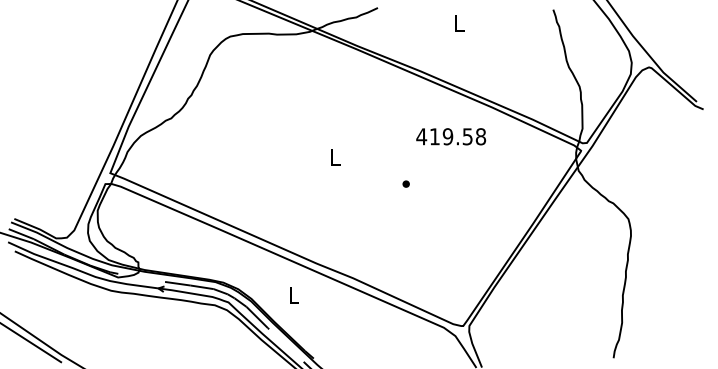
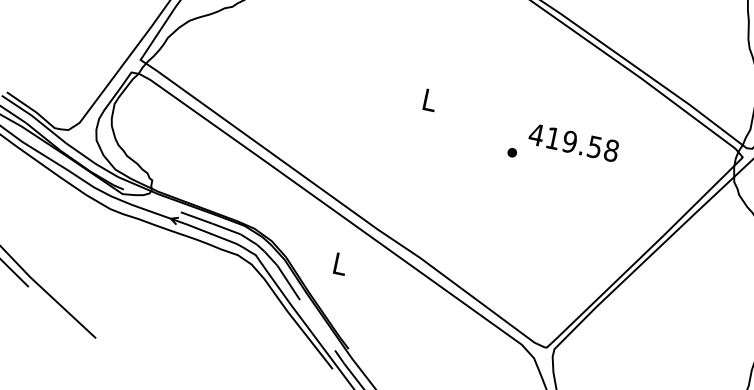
text: (451, 136) -> (574, 142), moved

